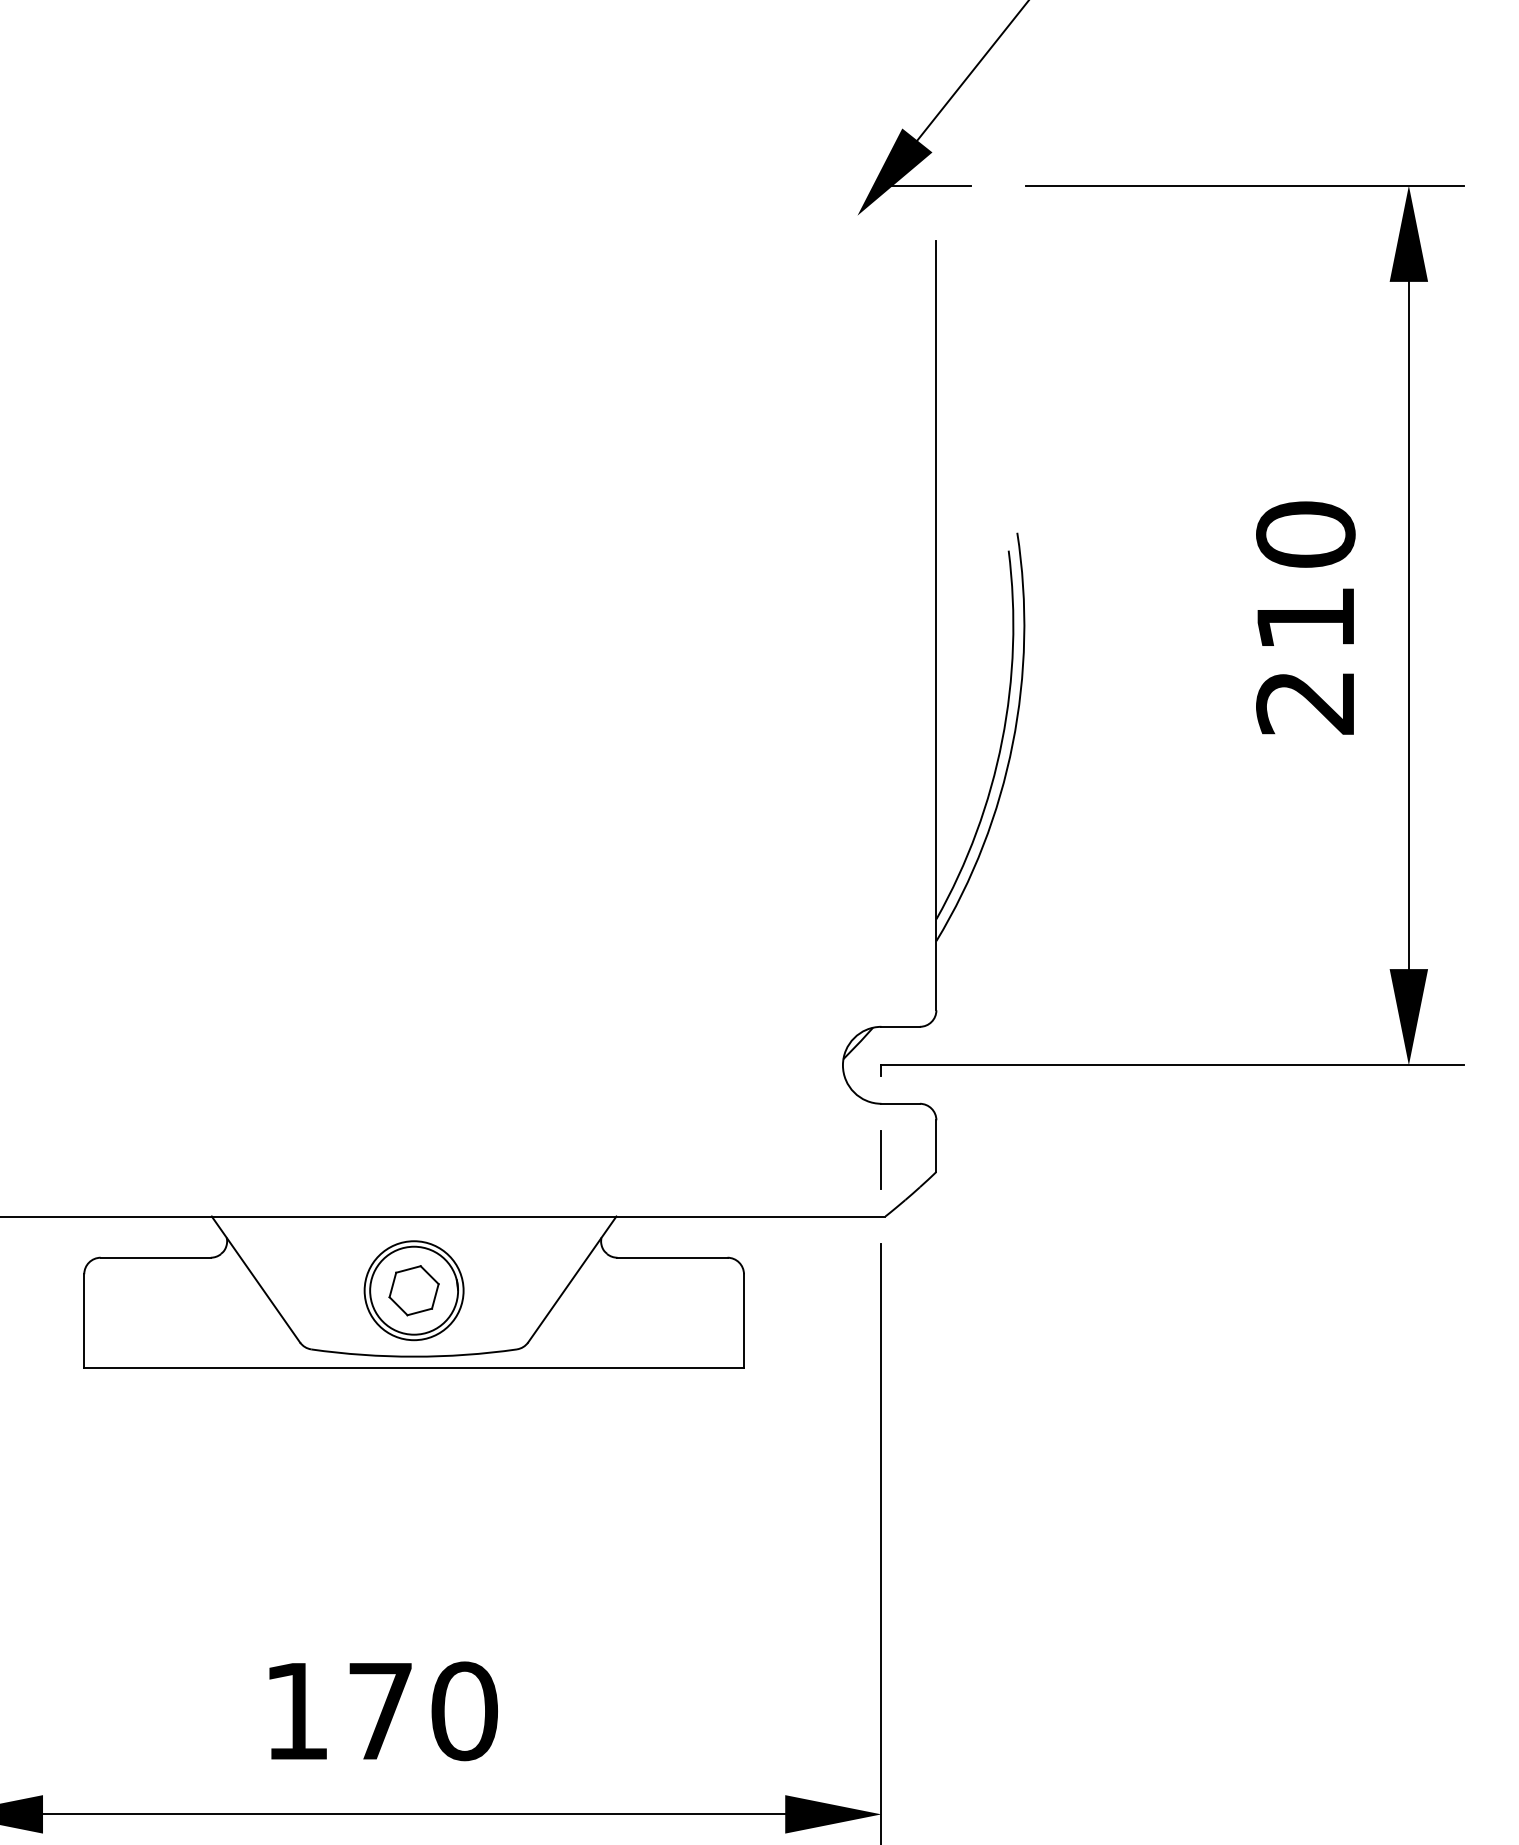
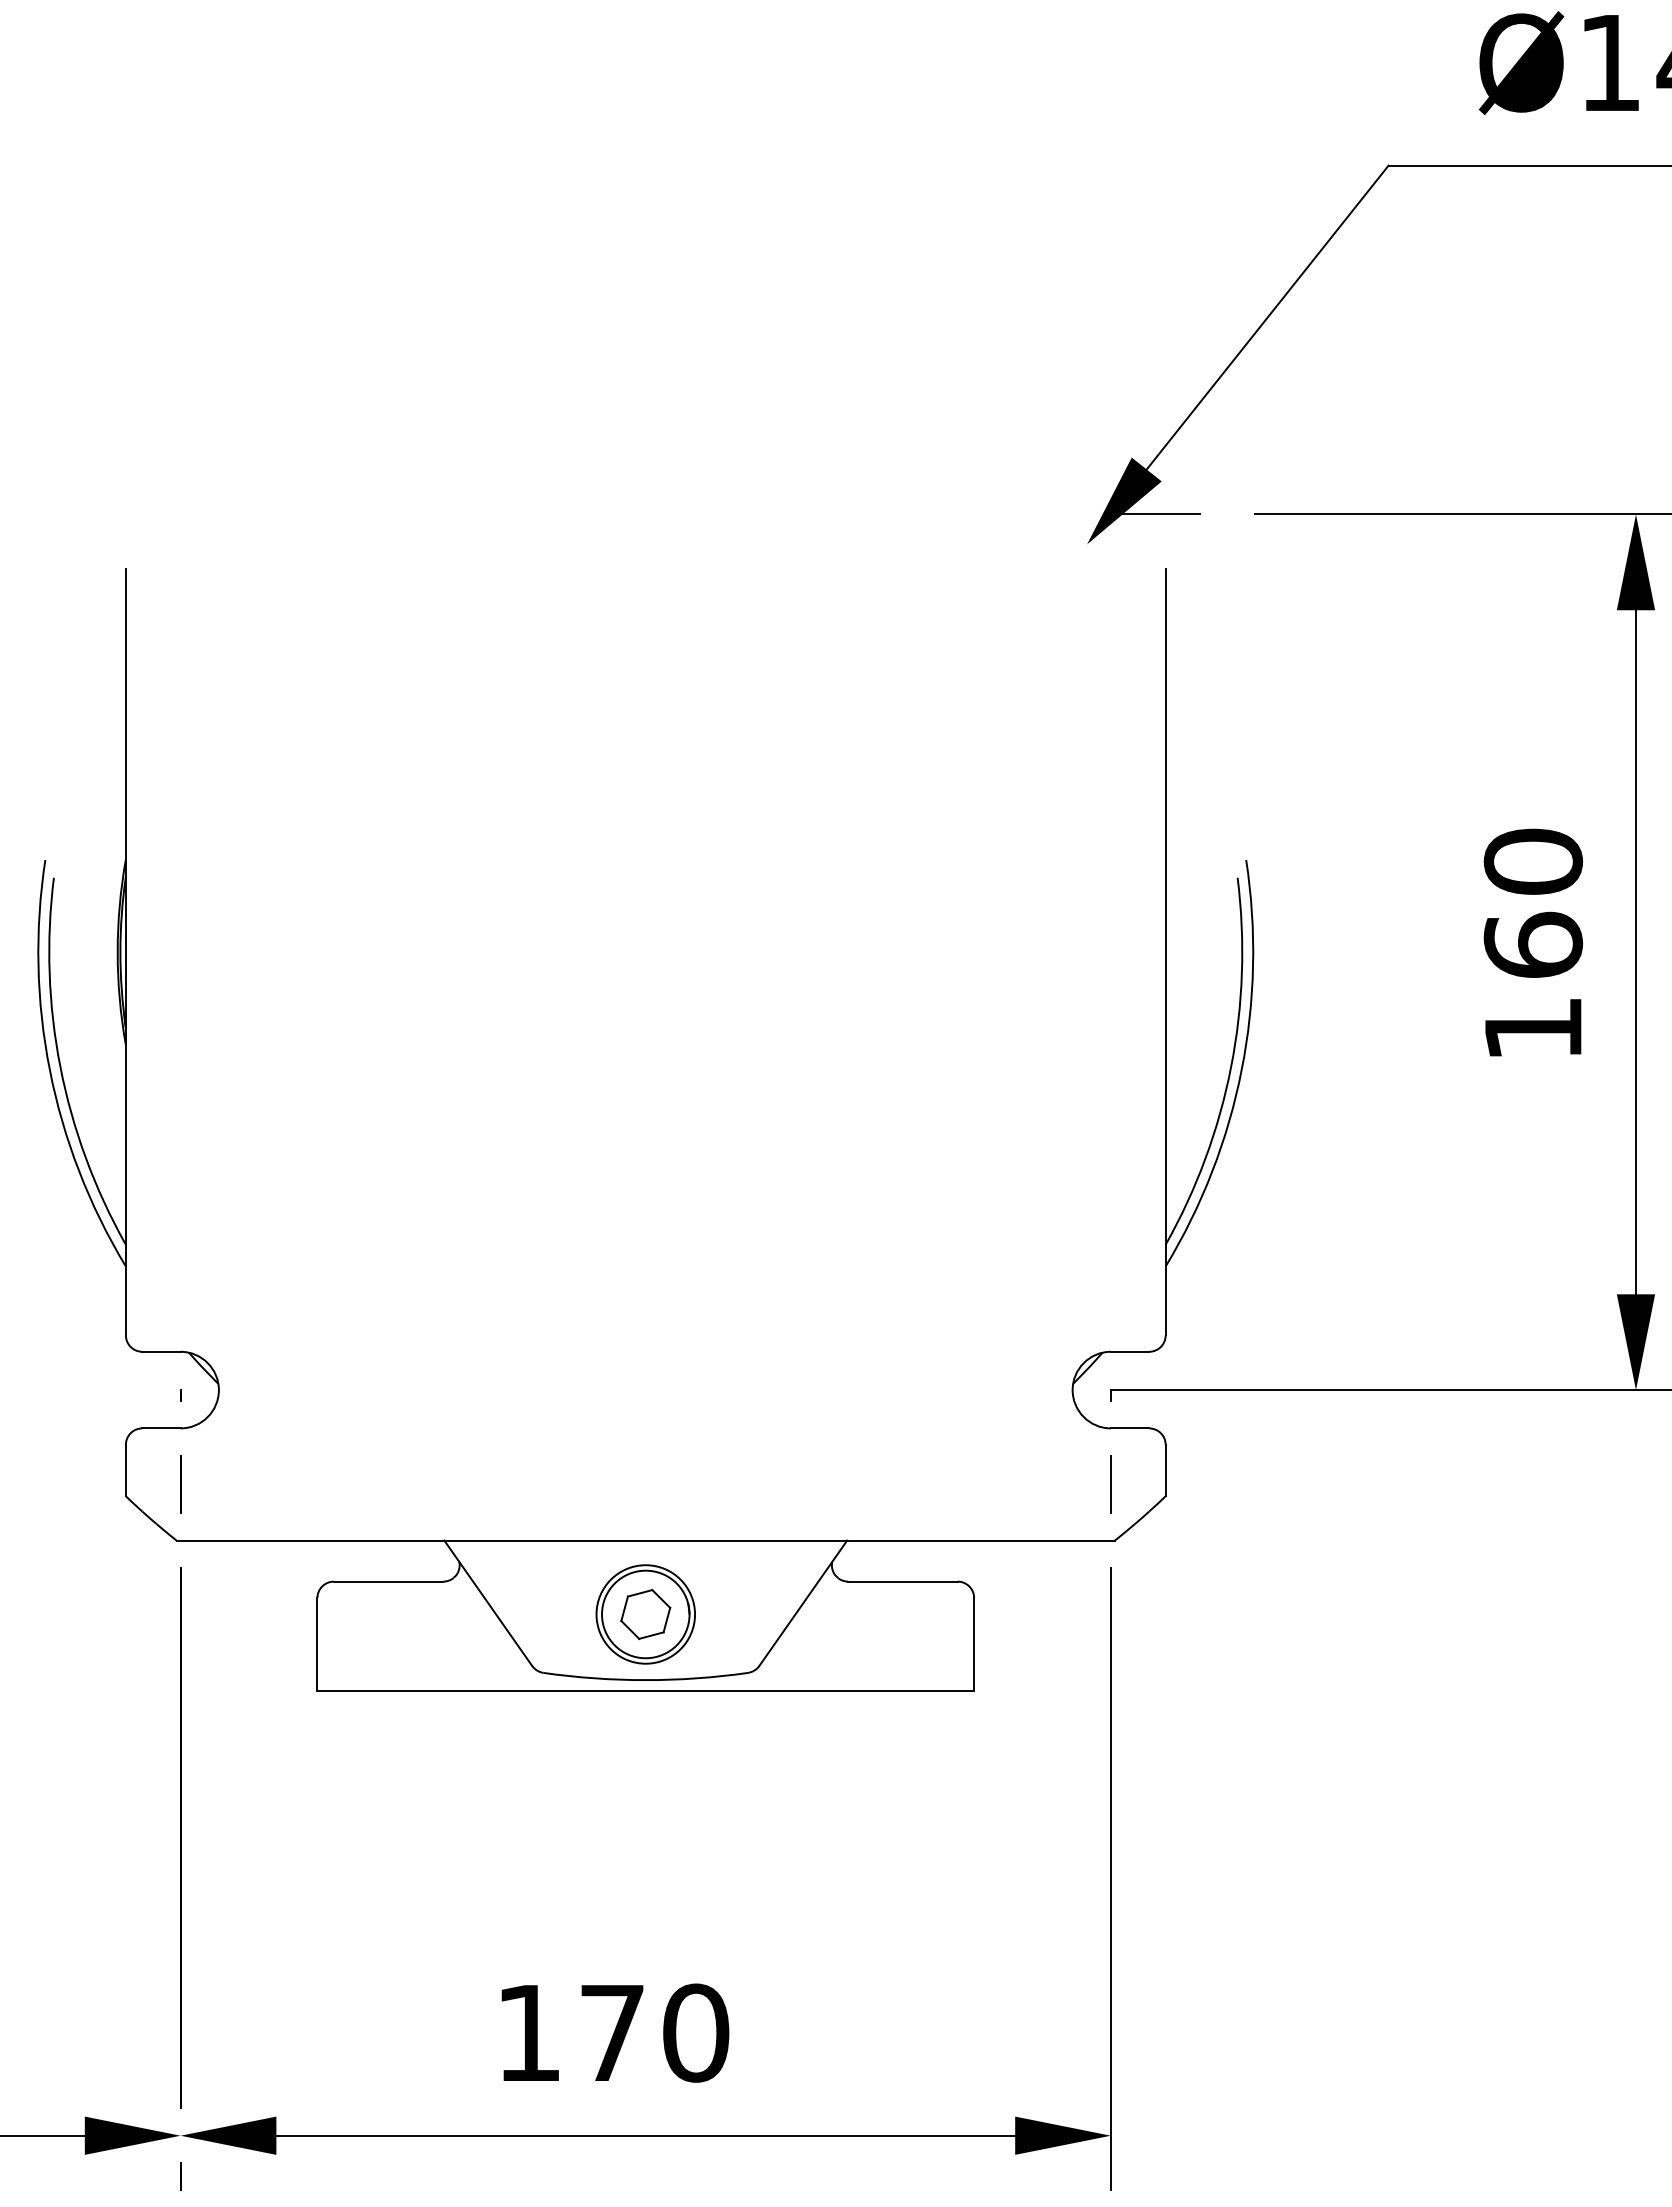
text: (1305, 659) -> (1533, 986), 210 -> 160

